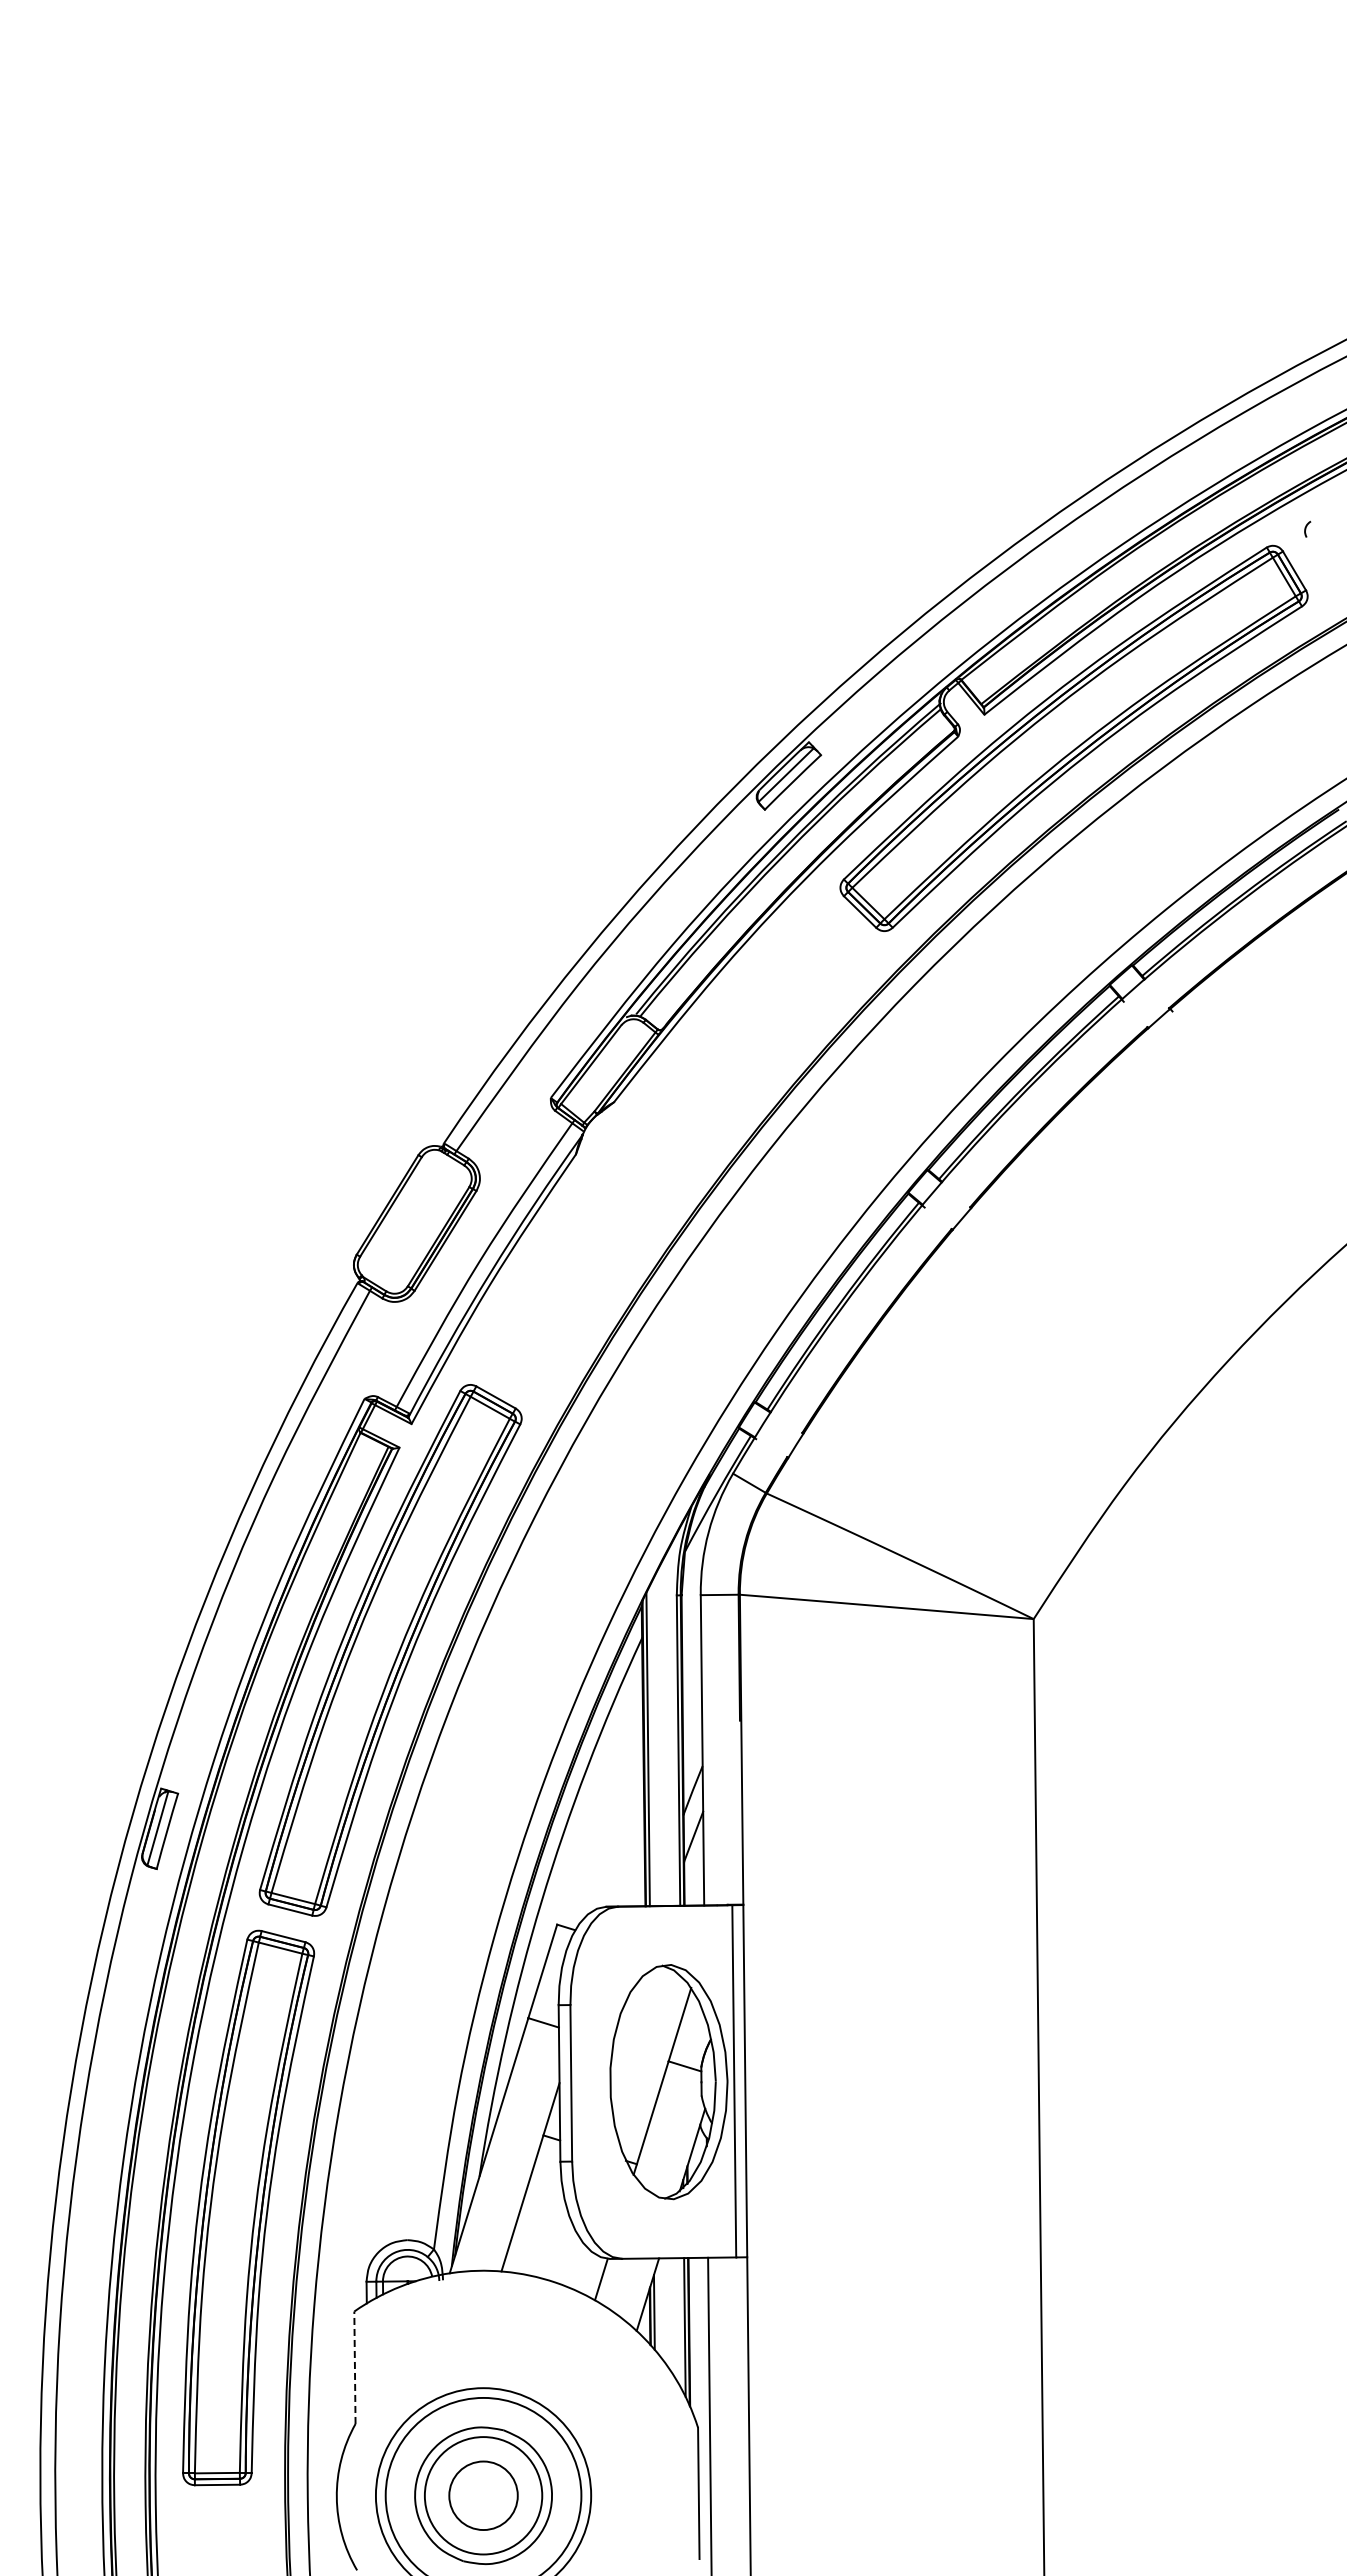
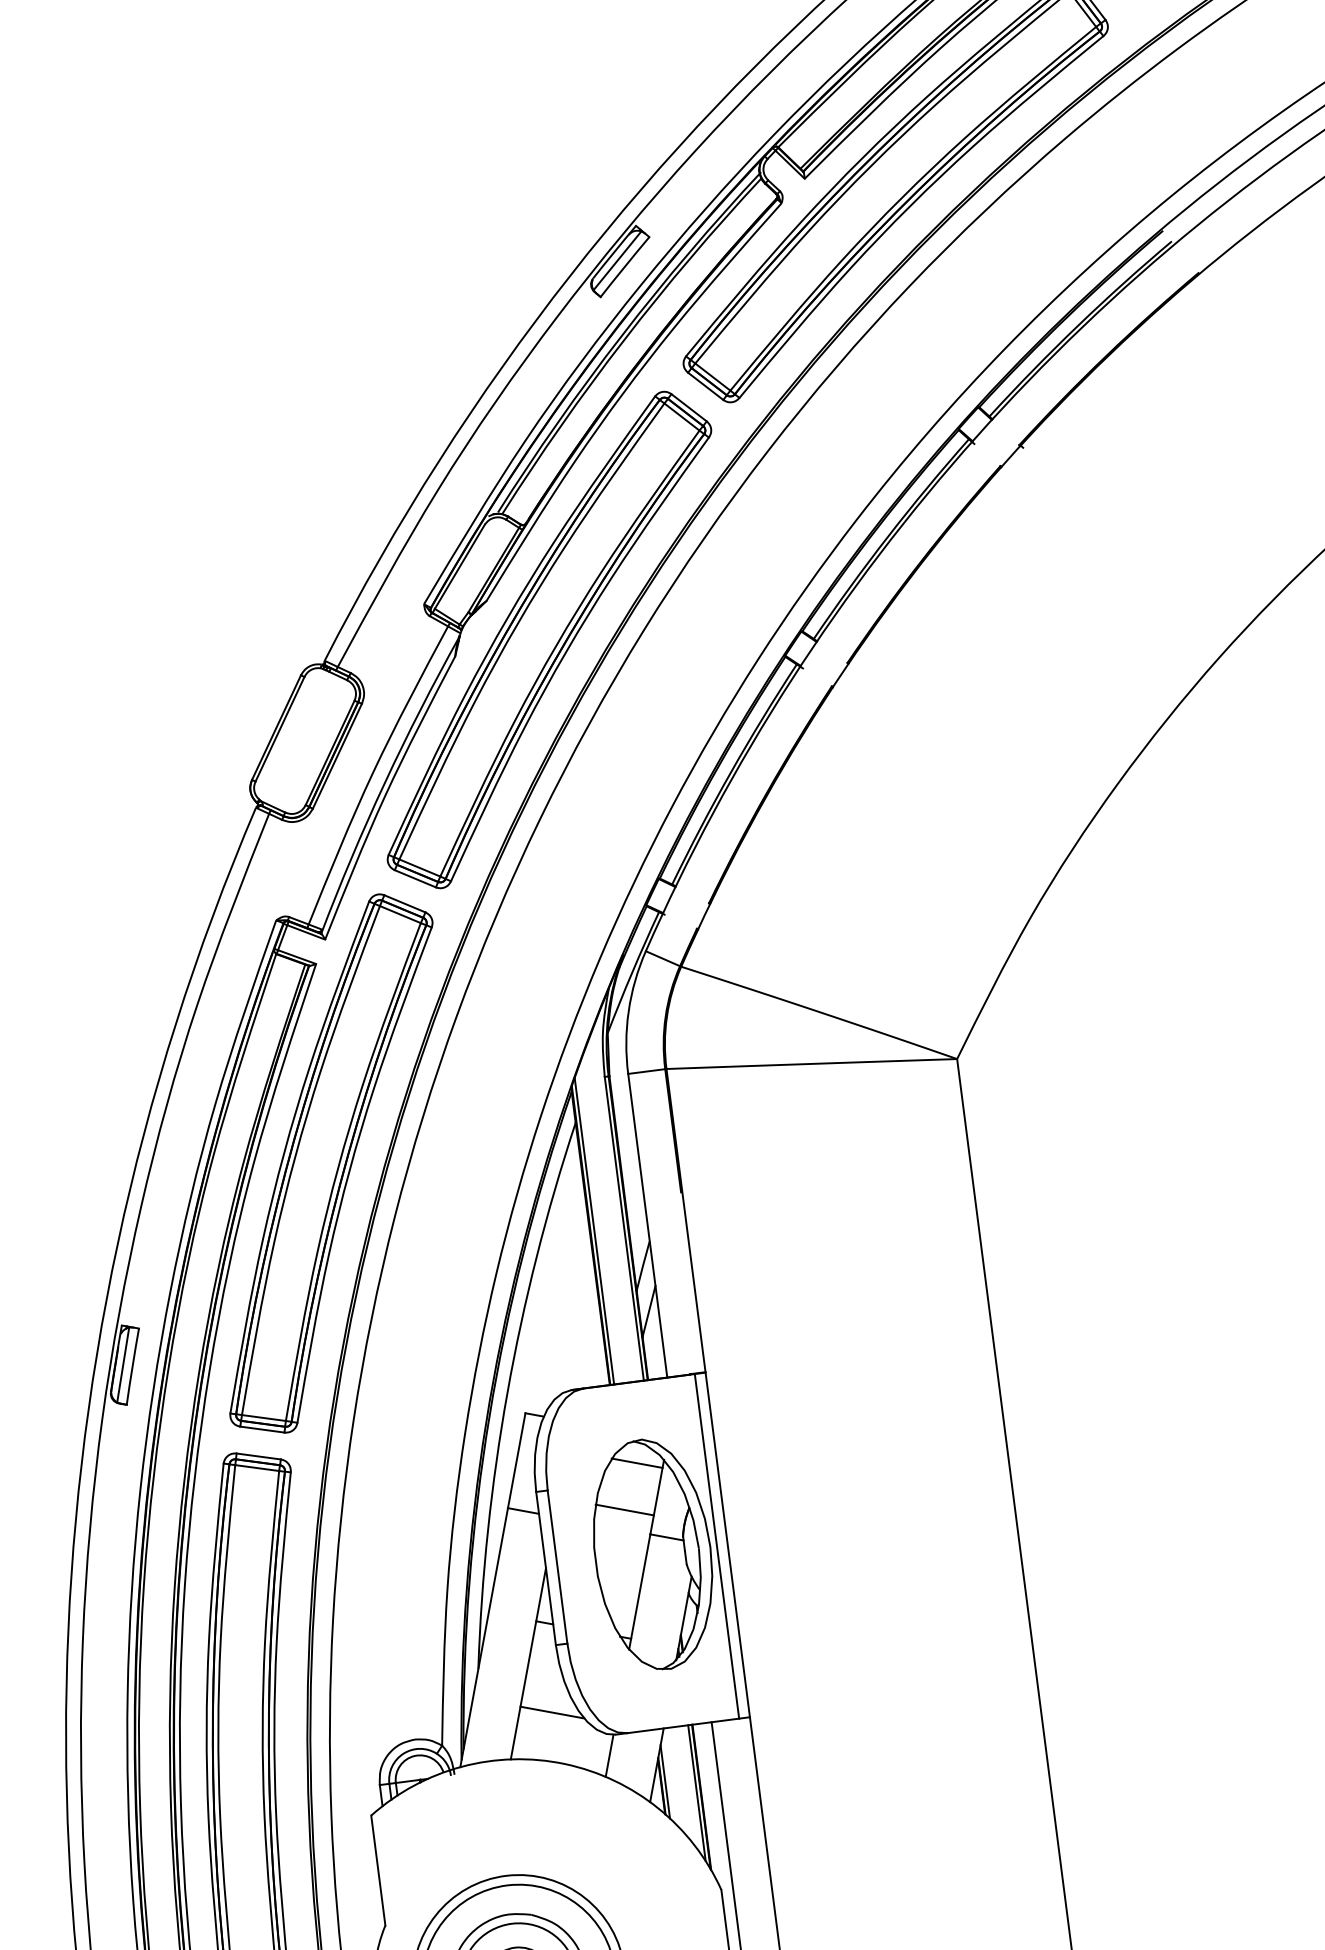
part: (672, 1148) -> (549, 639), added
line: (663, 1987) -> (636, 1462), added
line: (645, 2033) -> (624, 1509), added
line: (548, 2228) -> (551, 1711), added
line: (354, 2367) -> (377, 1870), dashed -> solid

